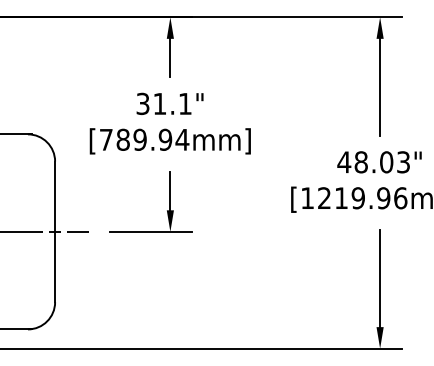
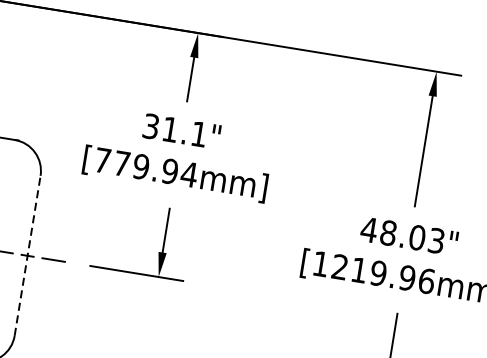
text: (122, 139) -> (121, 163), [789.94mm] -> [779.94mm]
line: (55, 231) -> (28, 255), solid -> dashed

